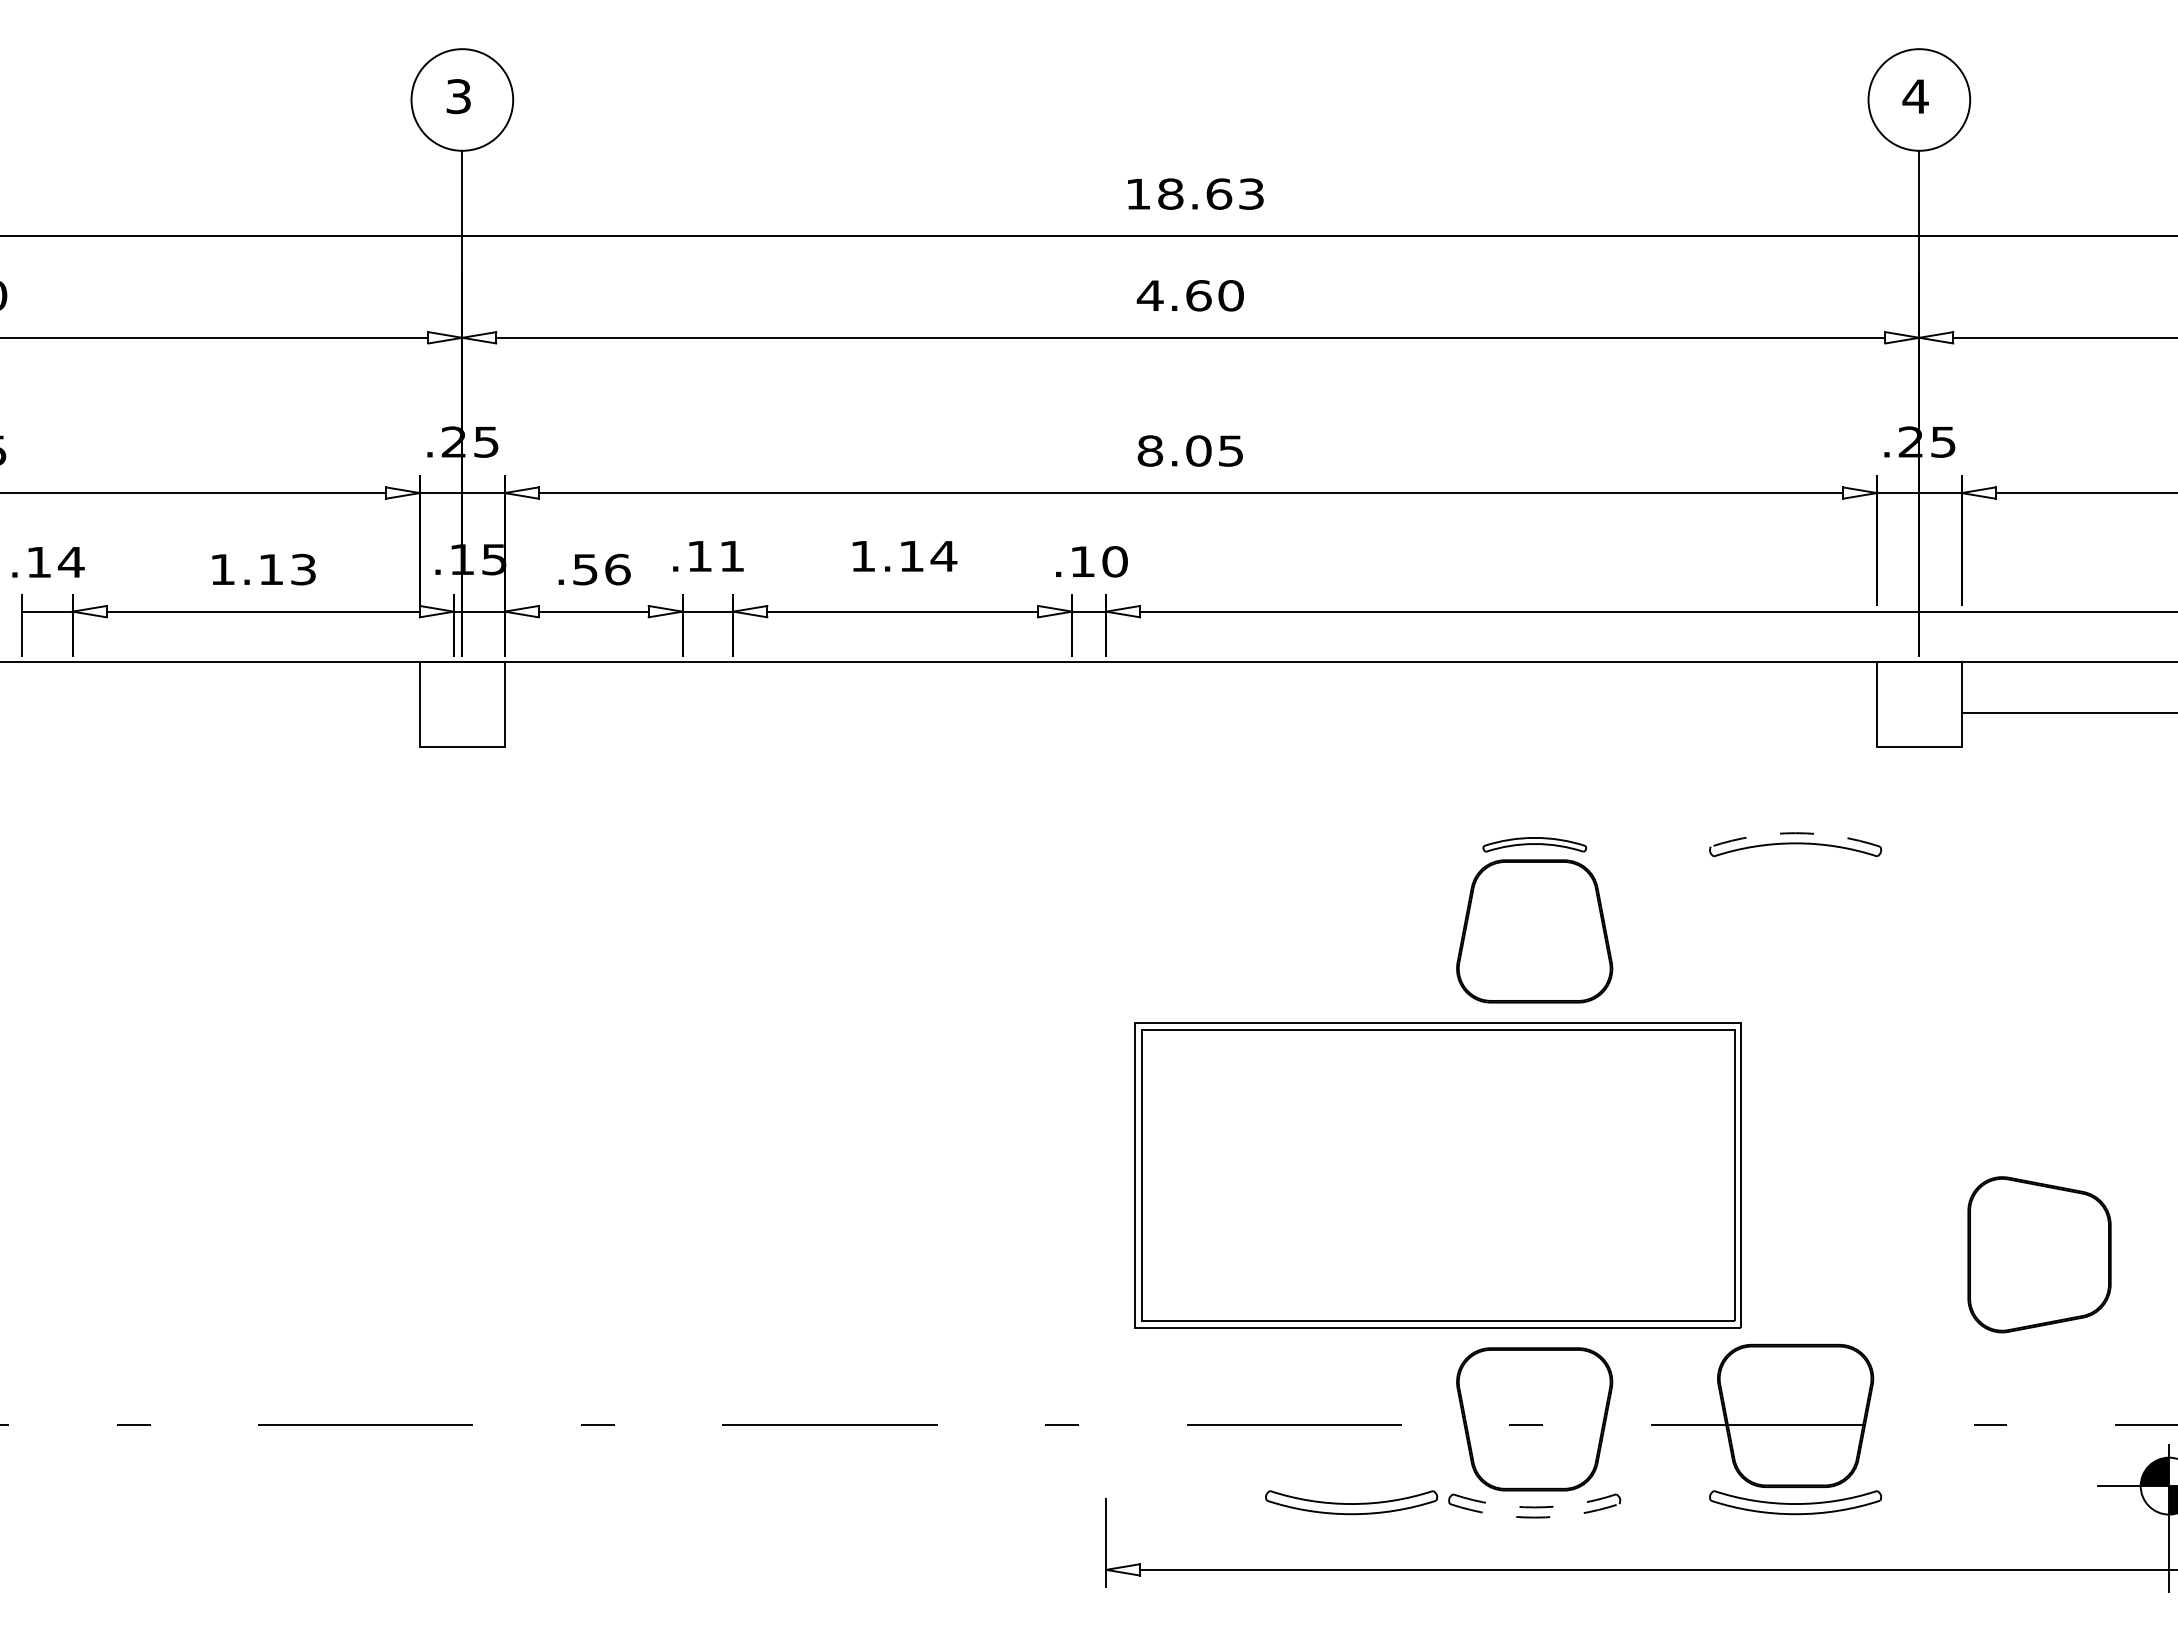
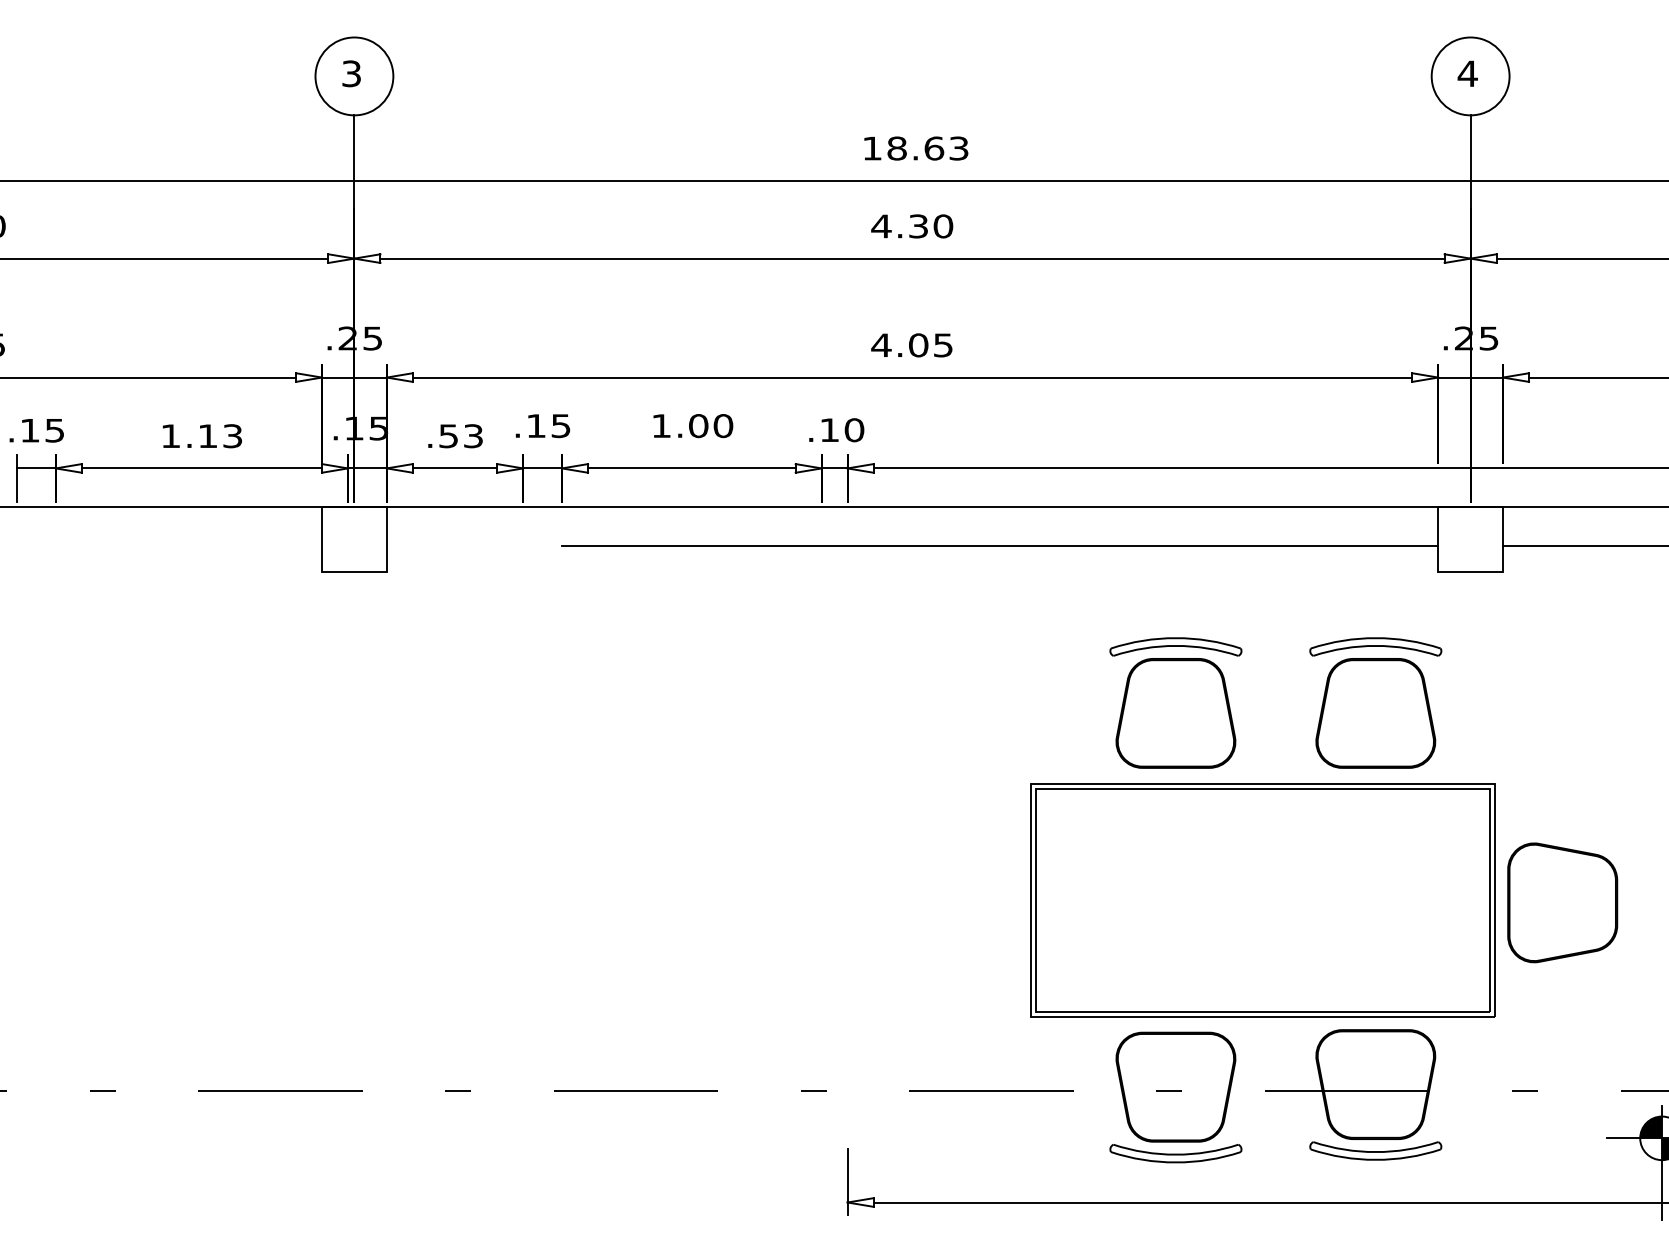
text: (1198, 295) -> (918, 226), 4.60 -> 4.30
text: (1149, 450) -> (880, 344), 8.05 -> 4.05
text: (731, 556) -> (560, 426), .11 -> .15
text: (928, 556) -> (711, 426), 1.14 -> 1.00
text: (70, 562) -> (54, 430), .14 -> .15
text: (617, 569) -> (473, 436), .56 -> .53
line: (1305, 713) -> (1000, 546), added
arc: (1795, 833) -> (1375, 638), dashed -> solid
part: (1534, 844) -> (1175, 646), size x1.67
part: (1795, 931) -> (1375, 713), added
part: (1437, 1175) -> (1262, 900), moved
part: (2039, 1254) -> (1562, 902), moved
part: (1351, 1502) -> (1035, 1150), removed
arc: (1534, 1507) -> (1175, 1154), dashed -> solid
arc: (1534, 1517) -> (1175, 1162), dashed -> solid

